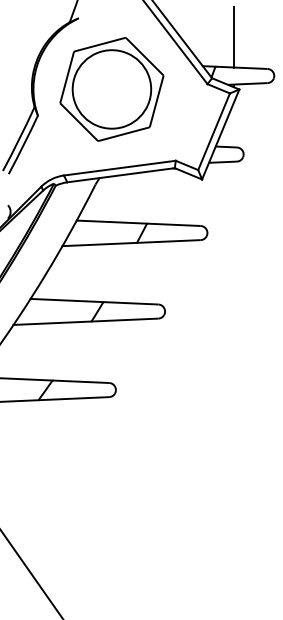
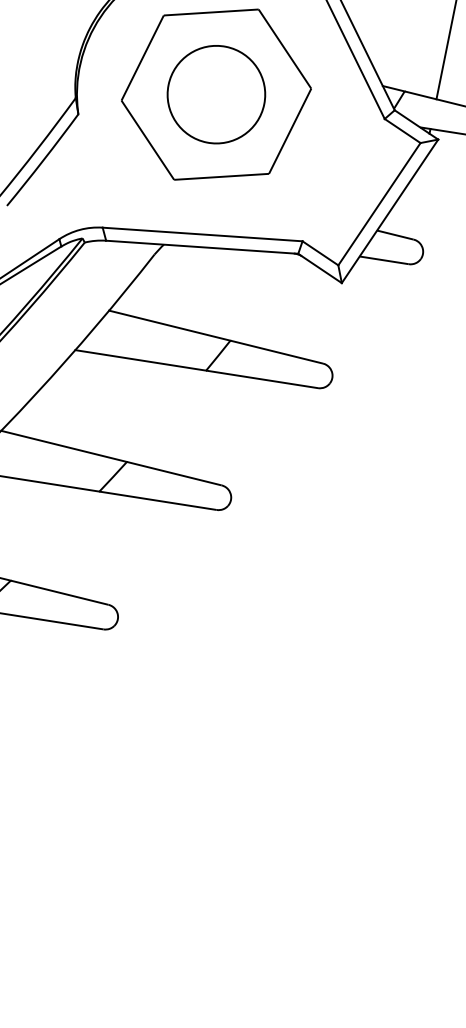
circle: (111, 89) -> (215, 94), size x0.7

